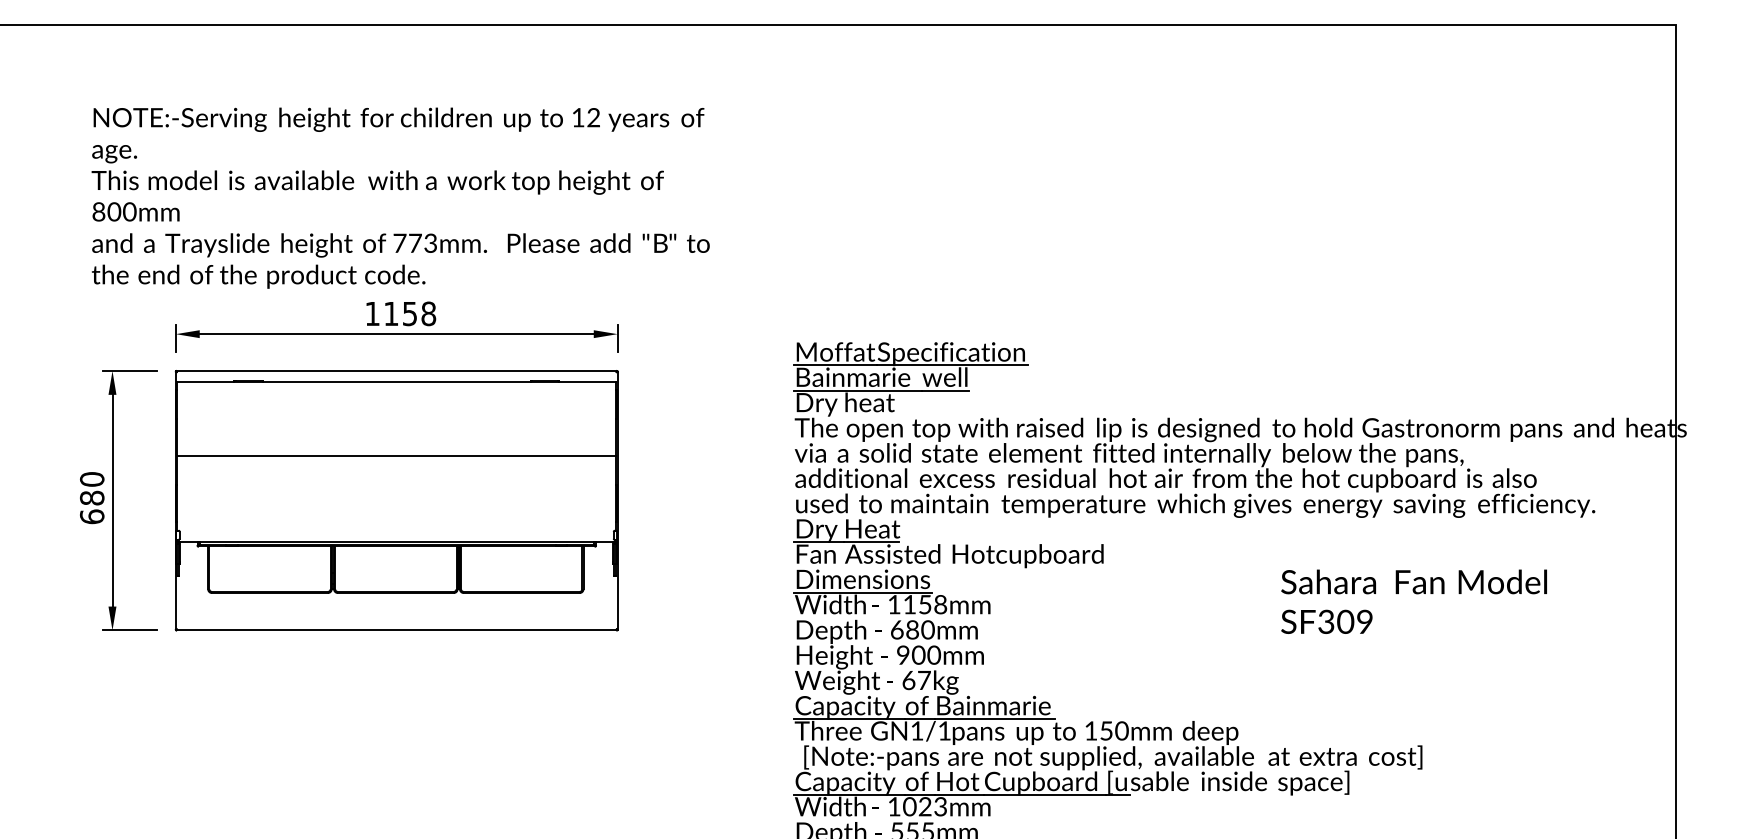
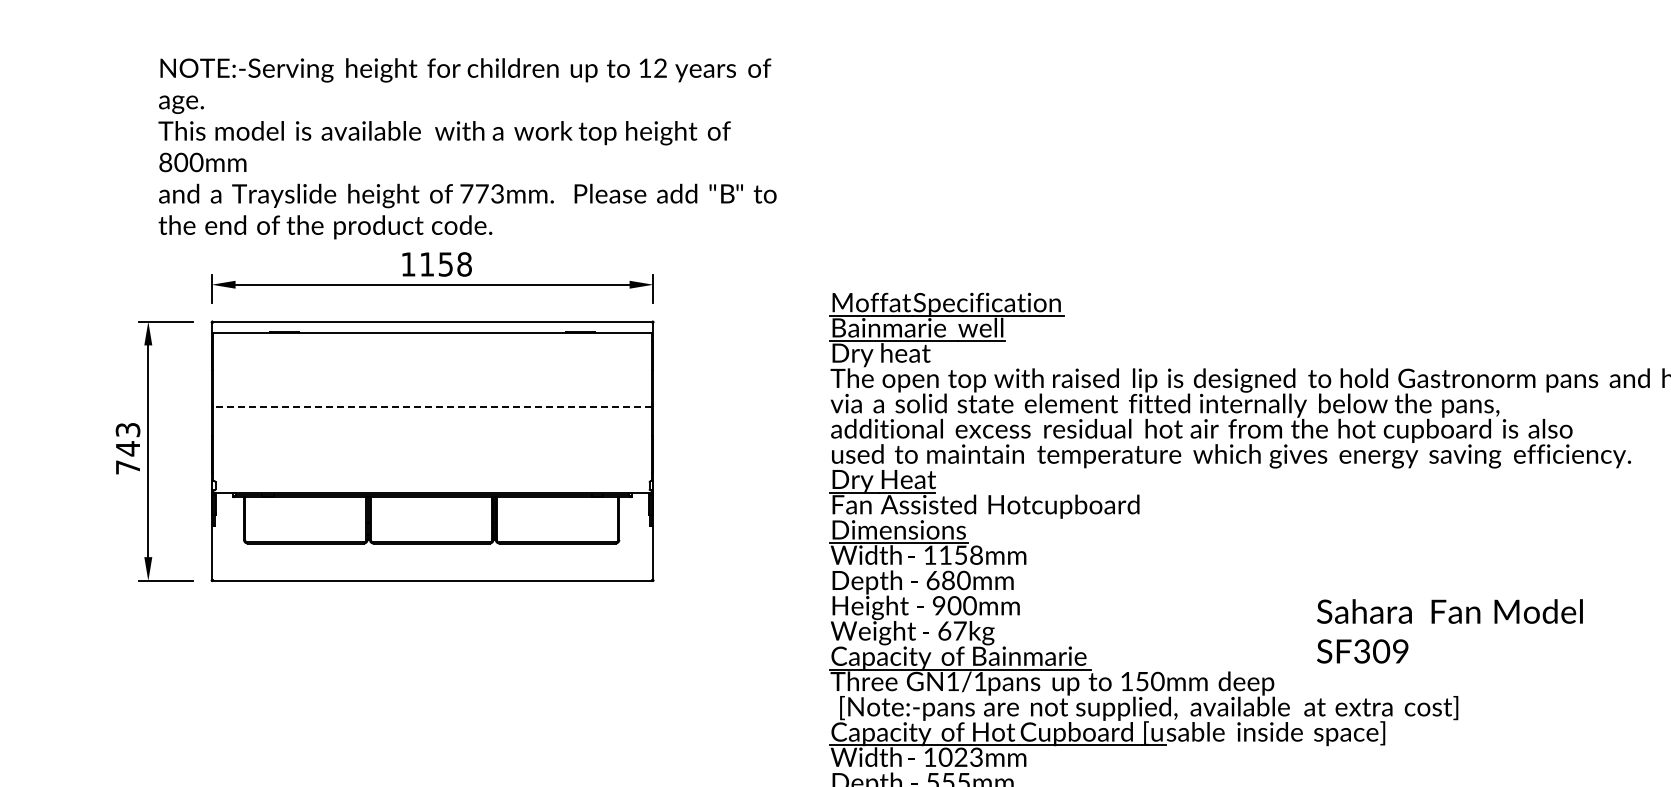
text: (400, 197) -> (467, 148), moved
line: (396, 456) -> (432, 407), solid -> dashed
text: (92, 498) -> (128, 449), 680 -> 743
text: (1413, 601) -> (1449, 631), moved

